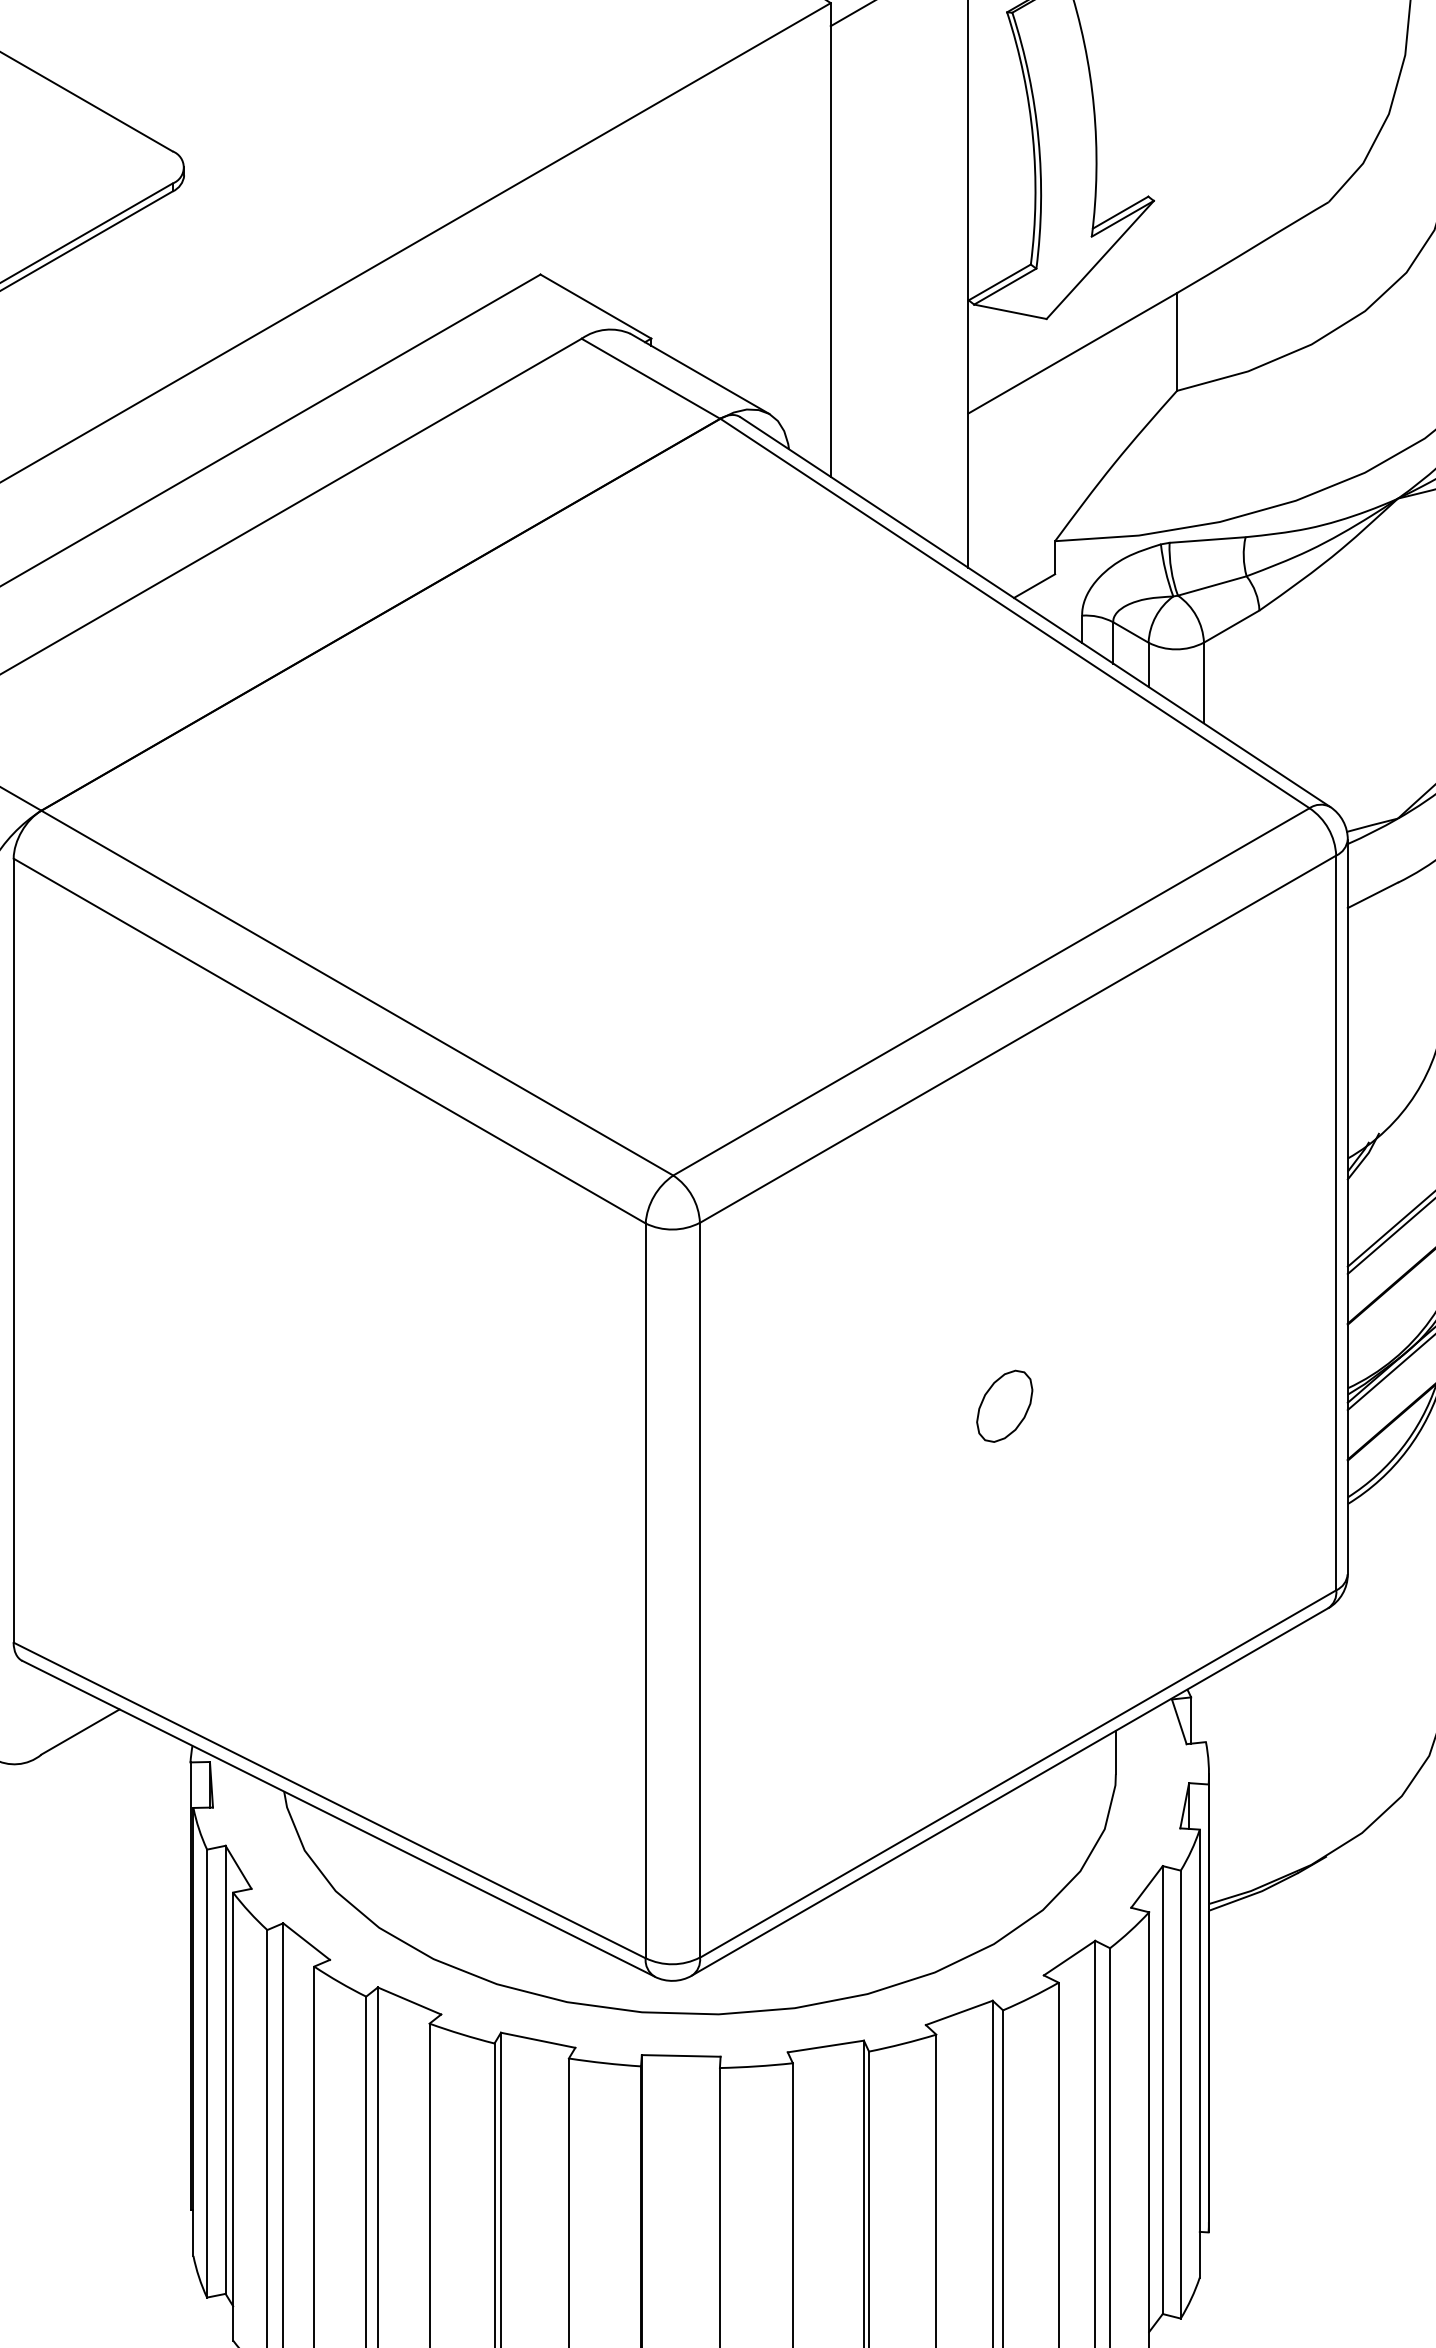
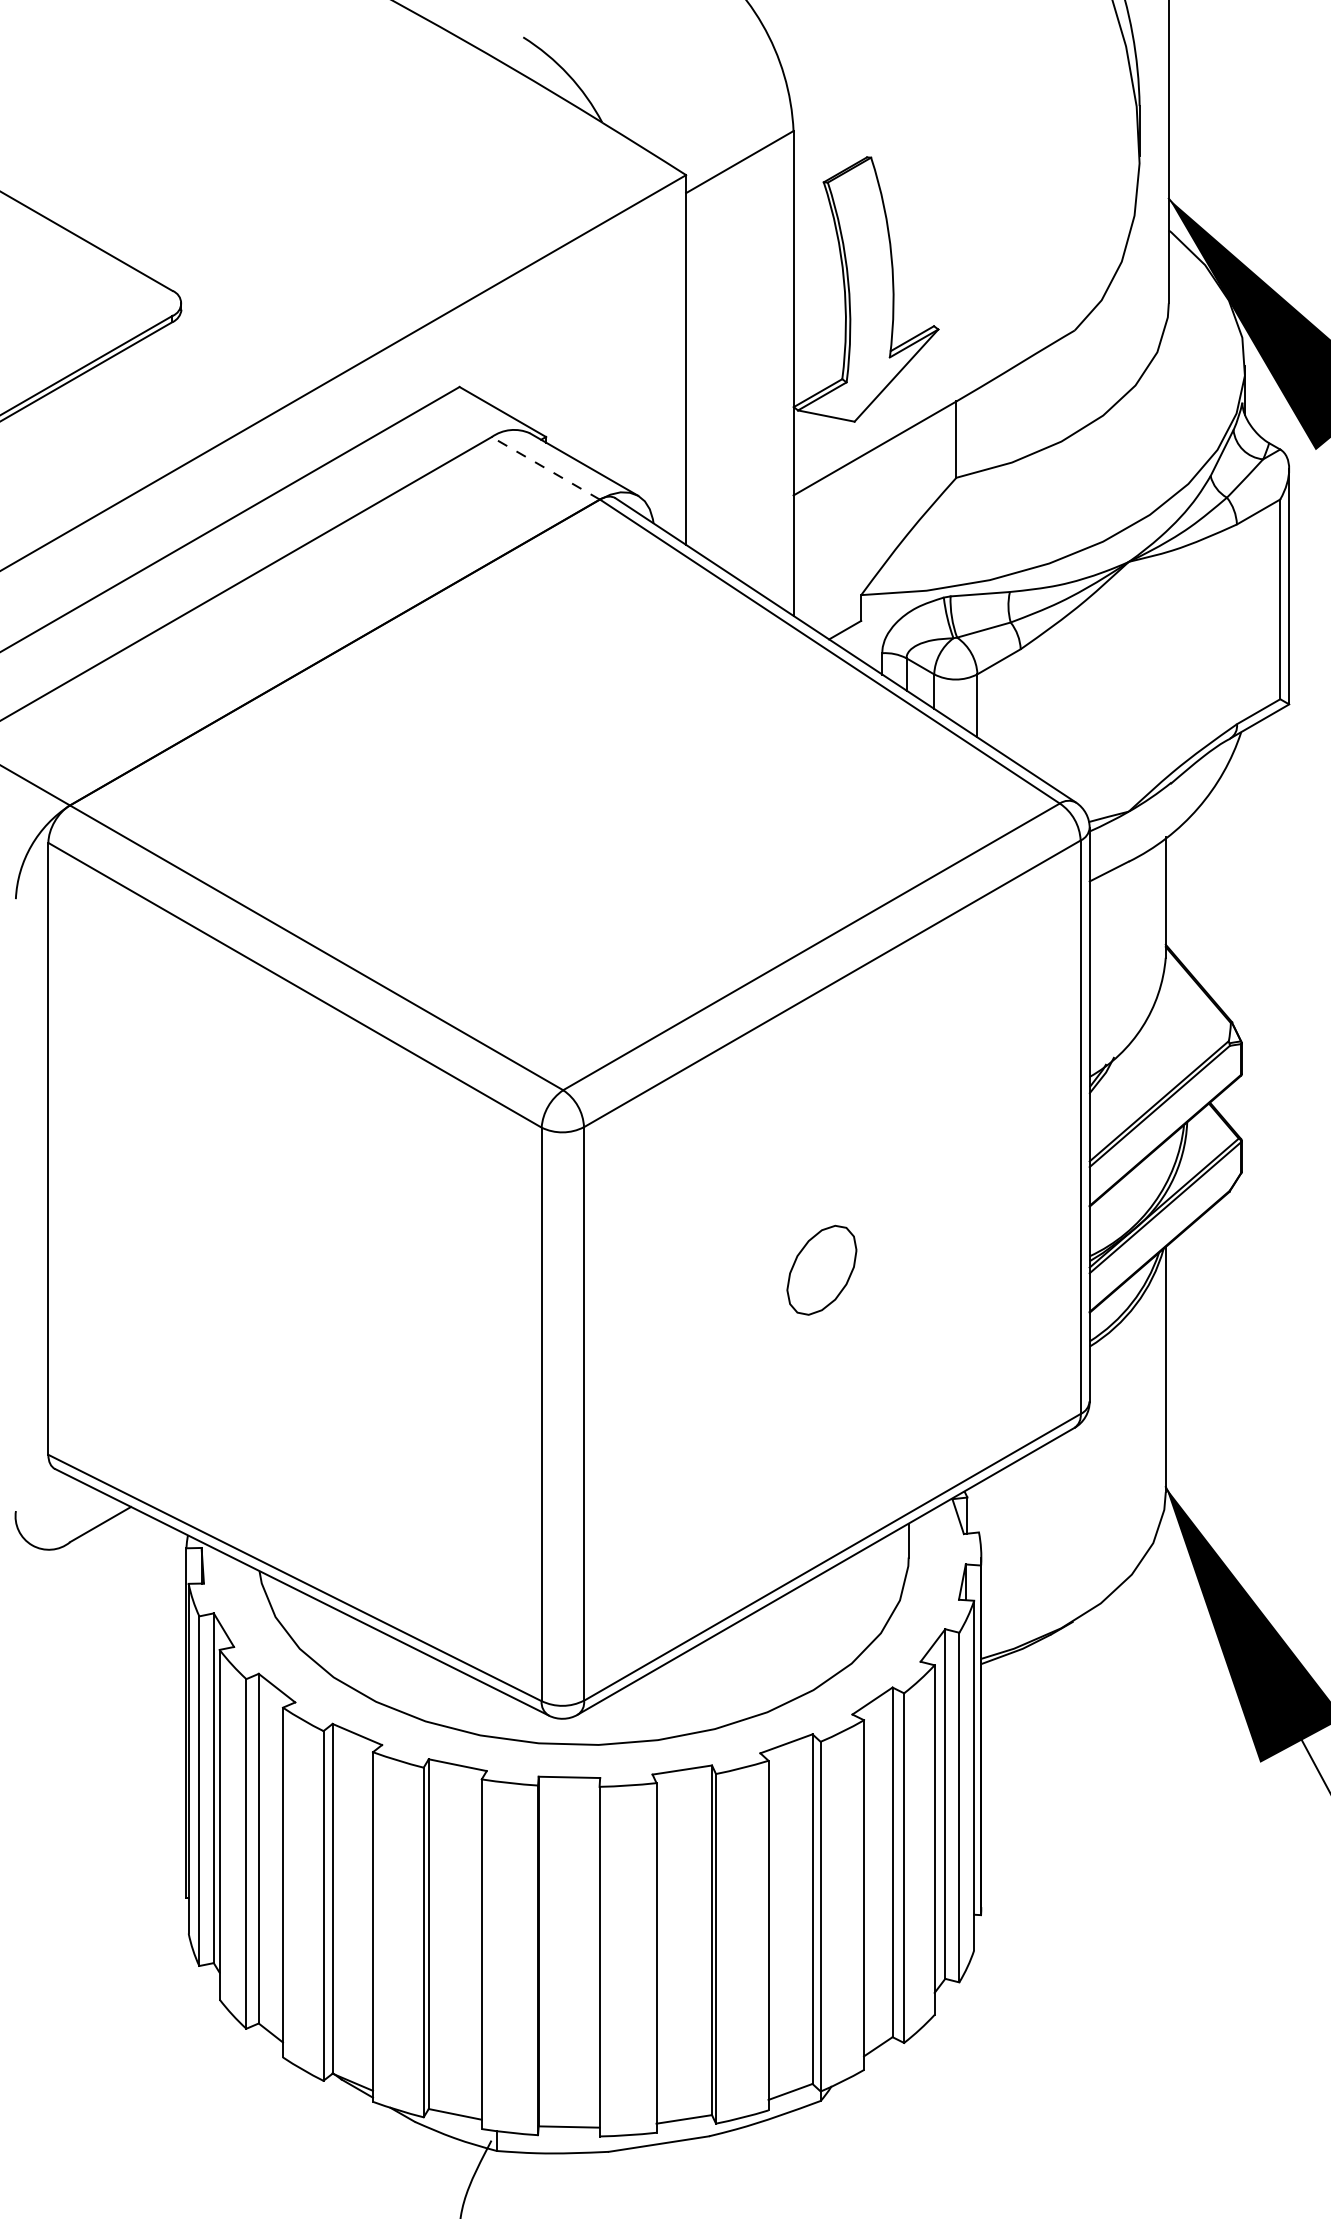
line: (650, 378) -> (545, 468), solid -> dashed
part: (1004, 1406) -> (821, 1270), size x1.6

